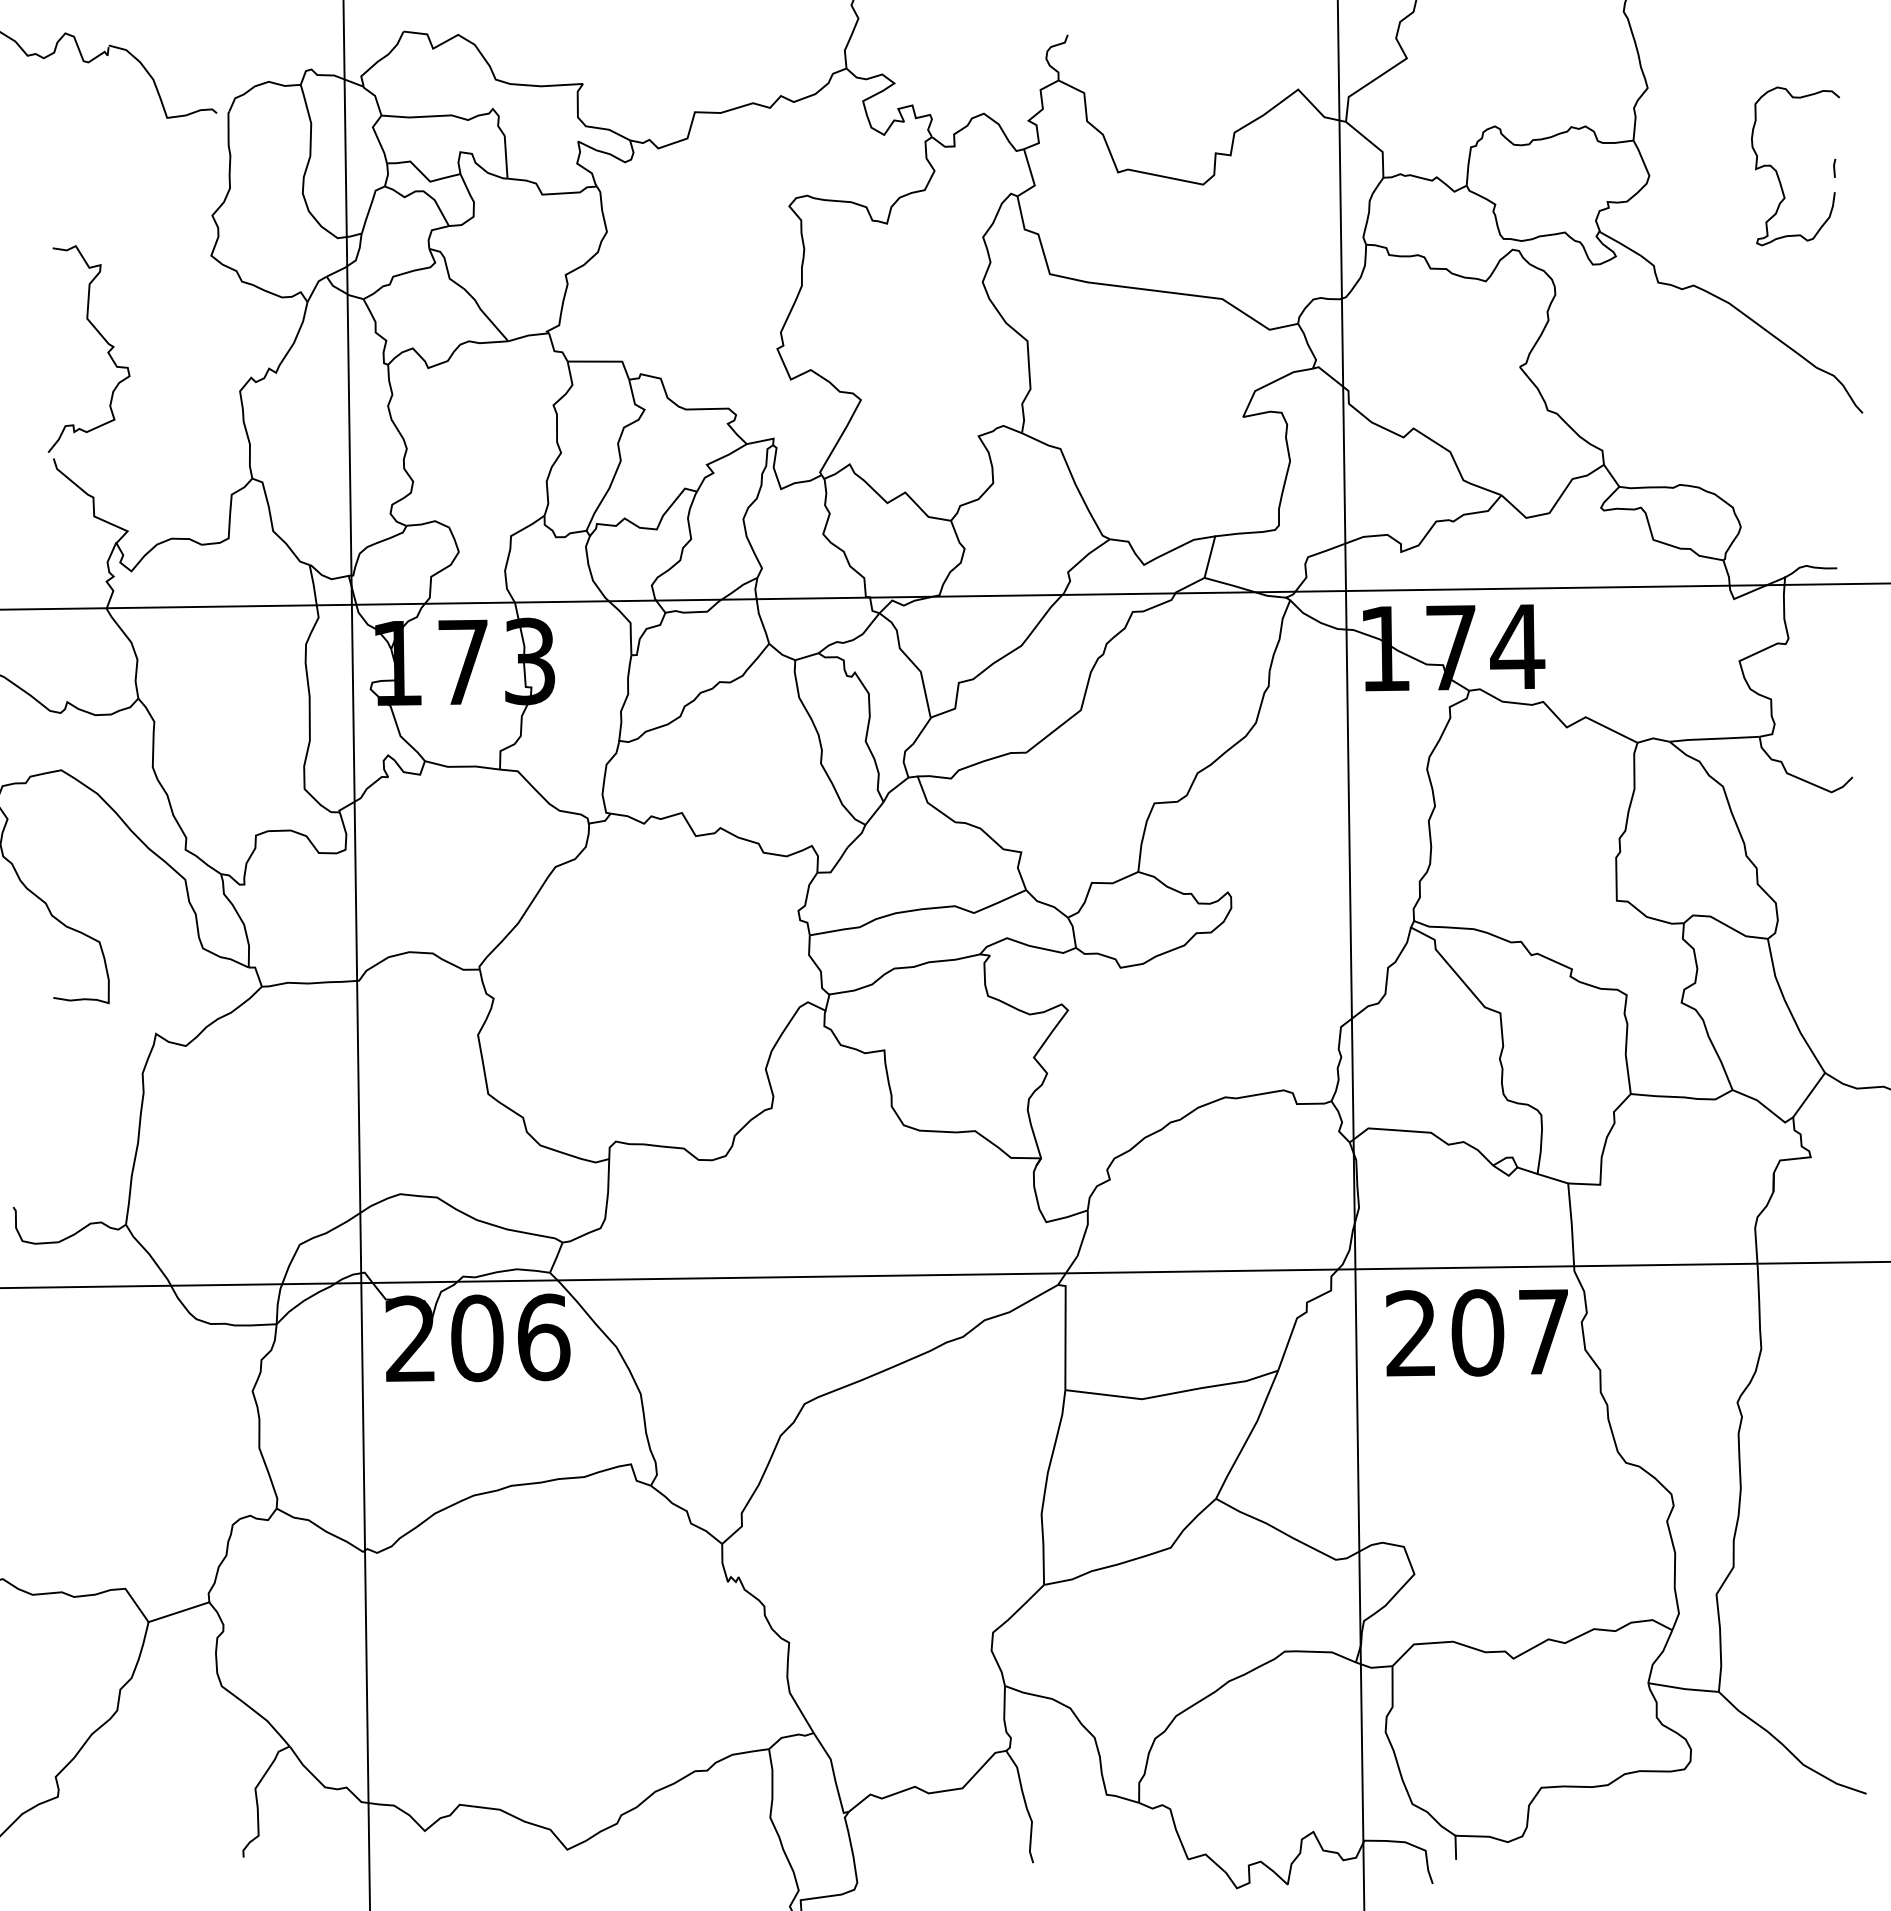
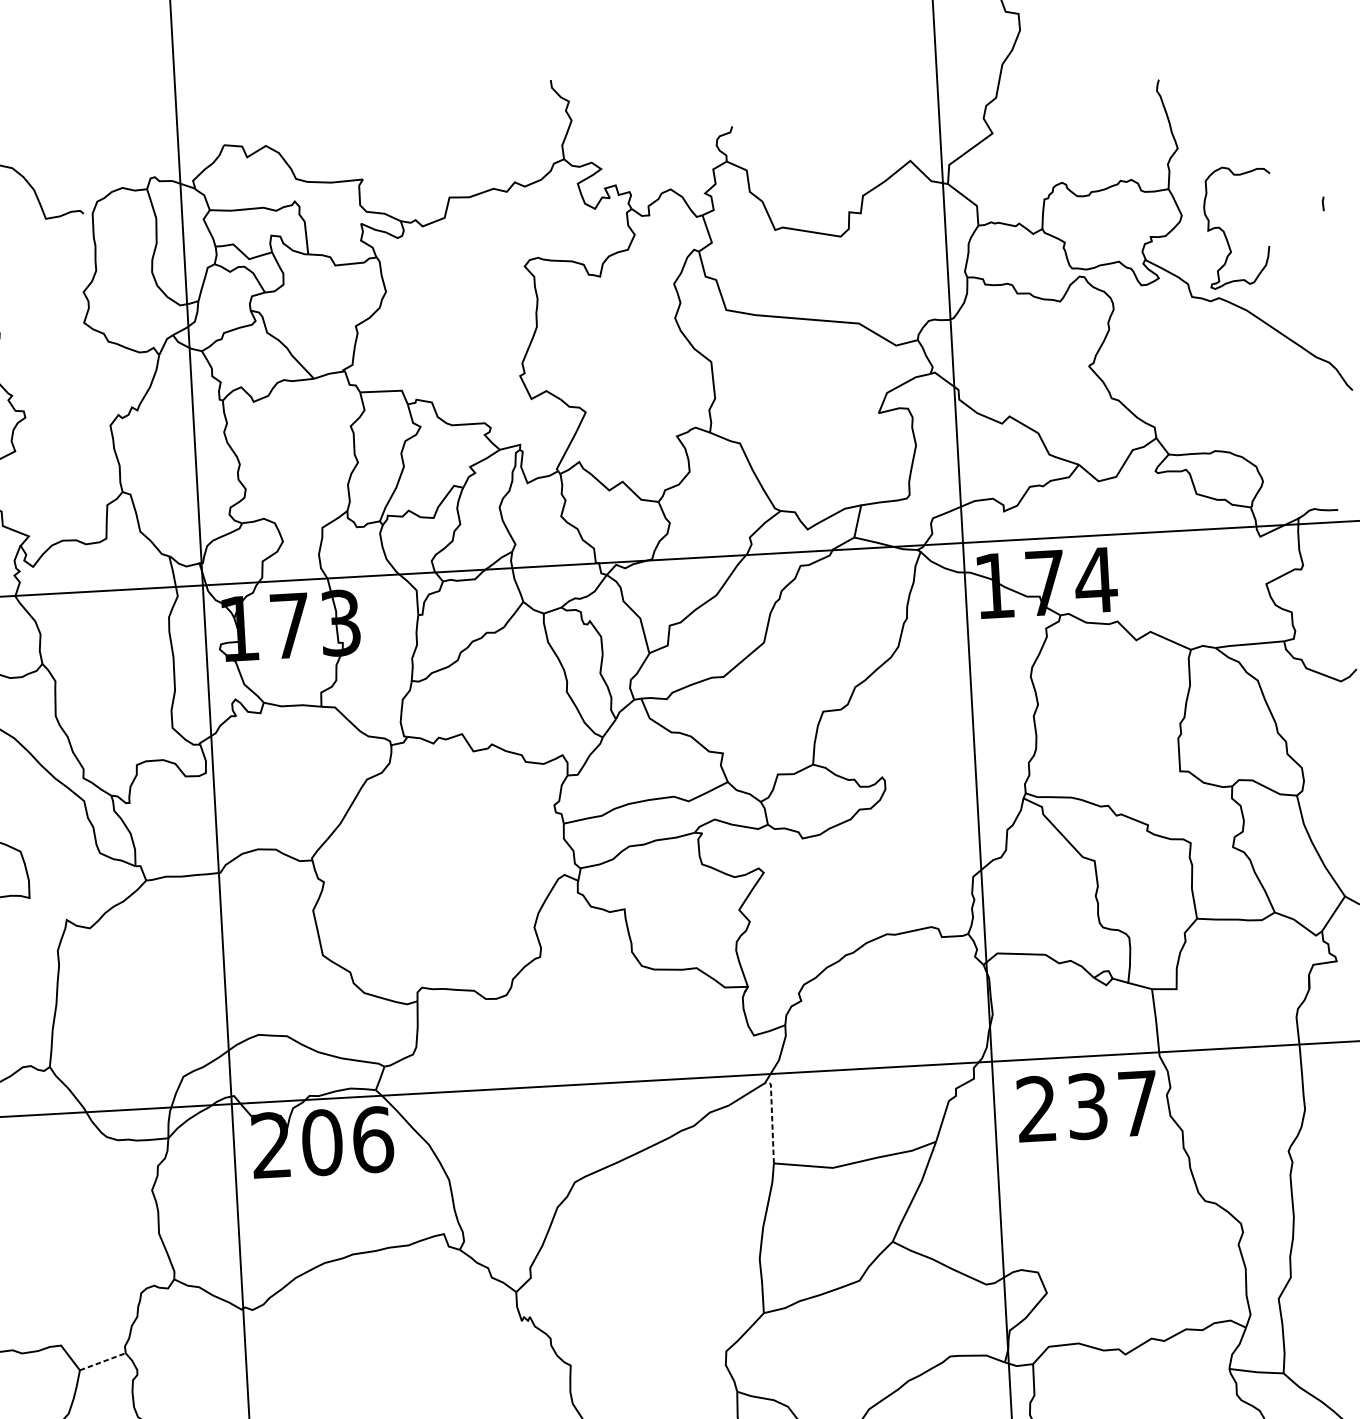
curve: (1777, 171) -> (1224, 231), moved
text: (1477, 1332) -> (1087, 1106), 207 -> 237
line: (1065, 1333) -> (772, 1120), solid -> dashed
line: (178, 1612) -> (102, 1362), solid -> dashed

